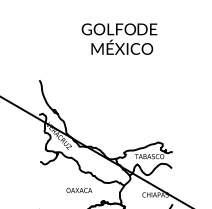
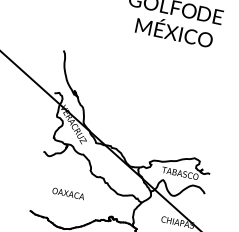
text: (78, 190) -> (67, 193), moved

